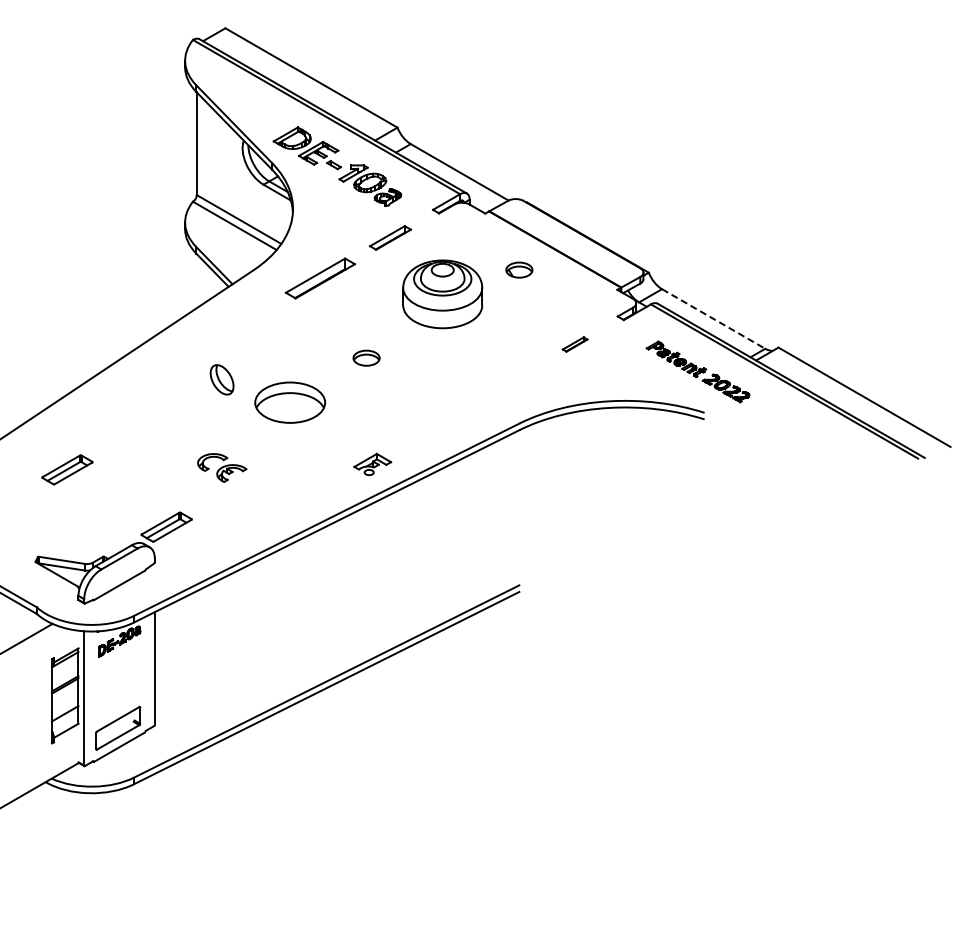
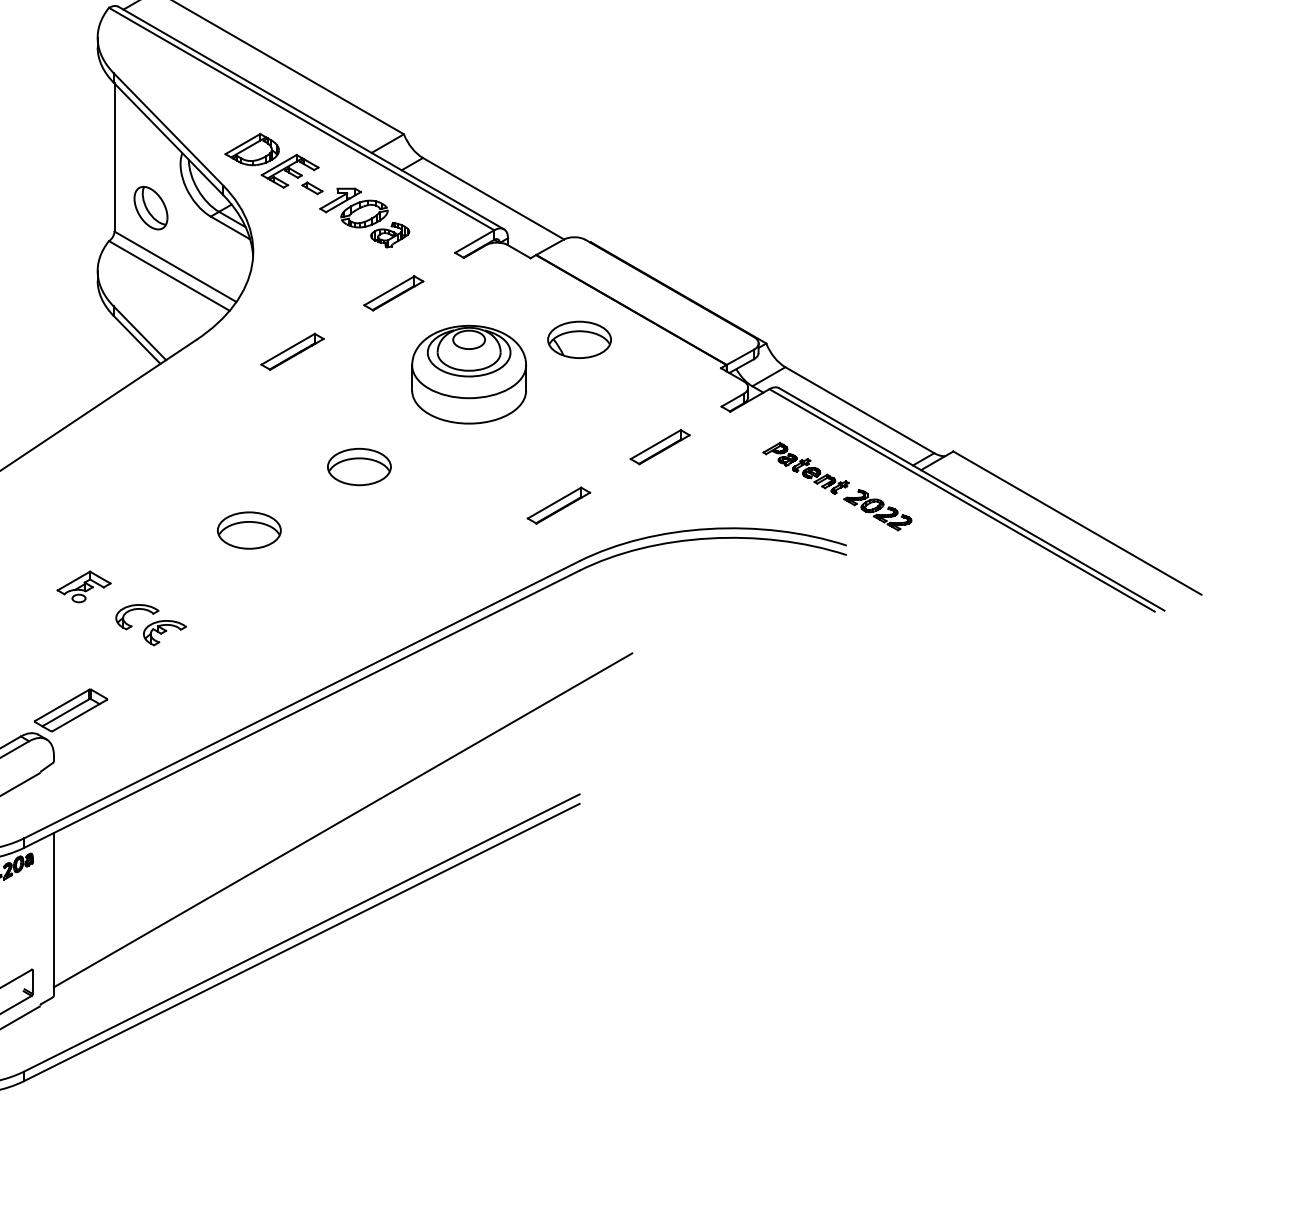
part: (519, 269) -> (579, 338), size x1.67
part: (319, 278) -> (291, 351), size x0.62
line: (713, 318) -> (859, 409), dashed -> solid
part: (574, 344) -> (659, 447), size x1.67
part: (366, 357) -> (359, 465), size x1.67
part: (221, 379) -> (150, 207), moved
part: (504, 384) -> (558, 504), added
part: (290, 401) -> (249, 529), size x0.62
part: (372, 464) -> (83, 586), moved
line: (354, 603) -> (341, 820), added

